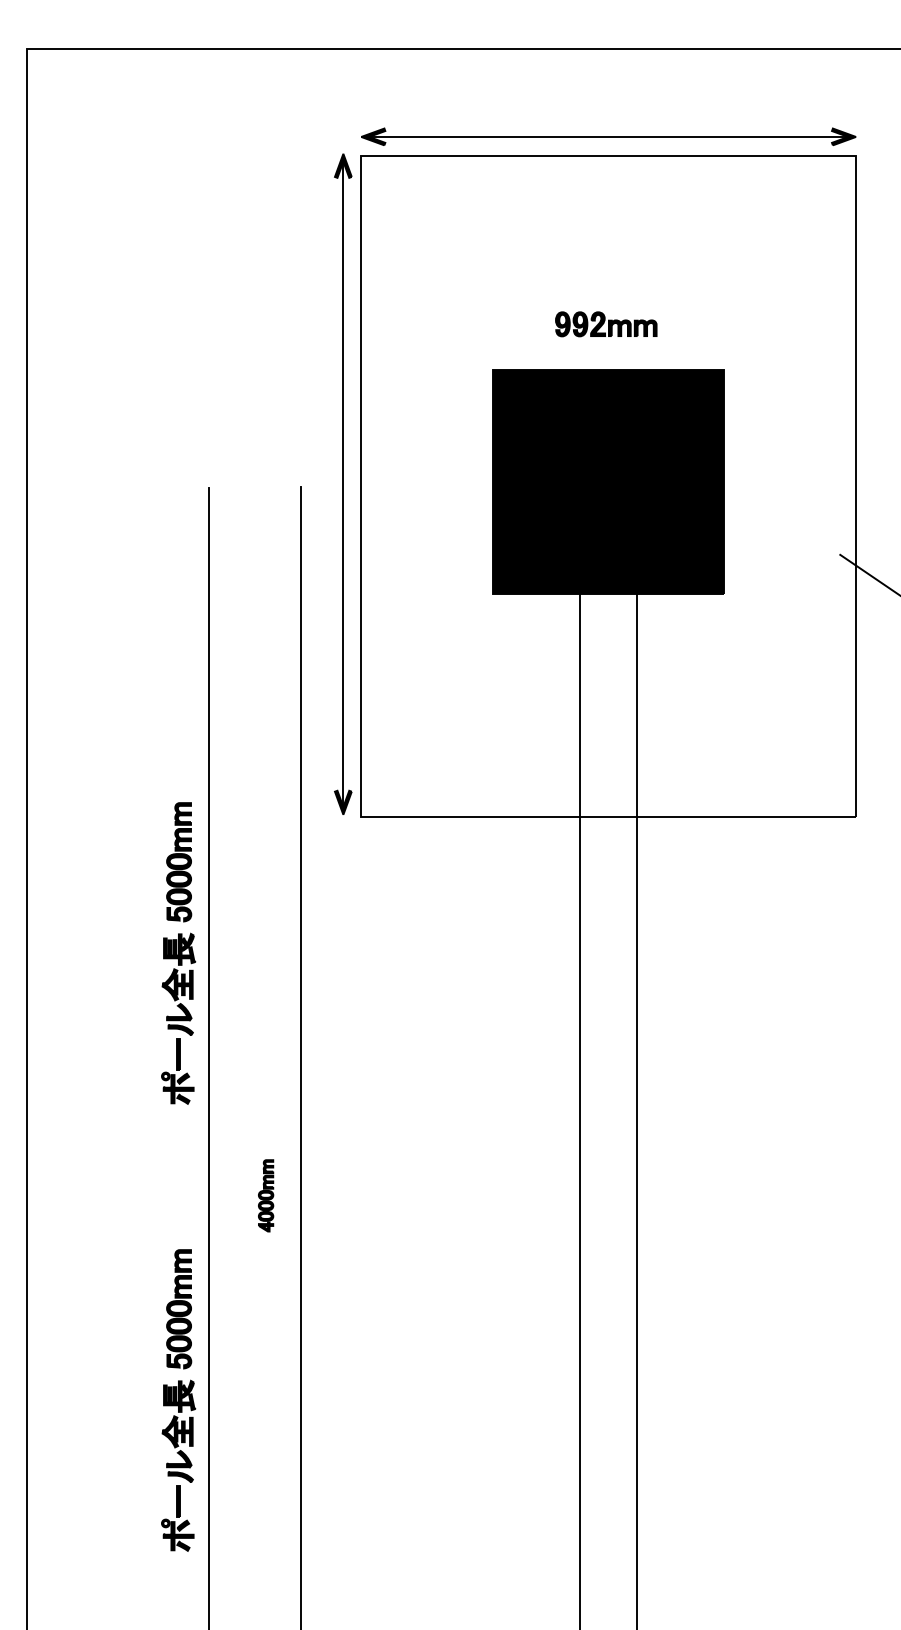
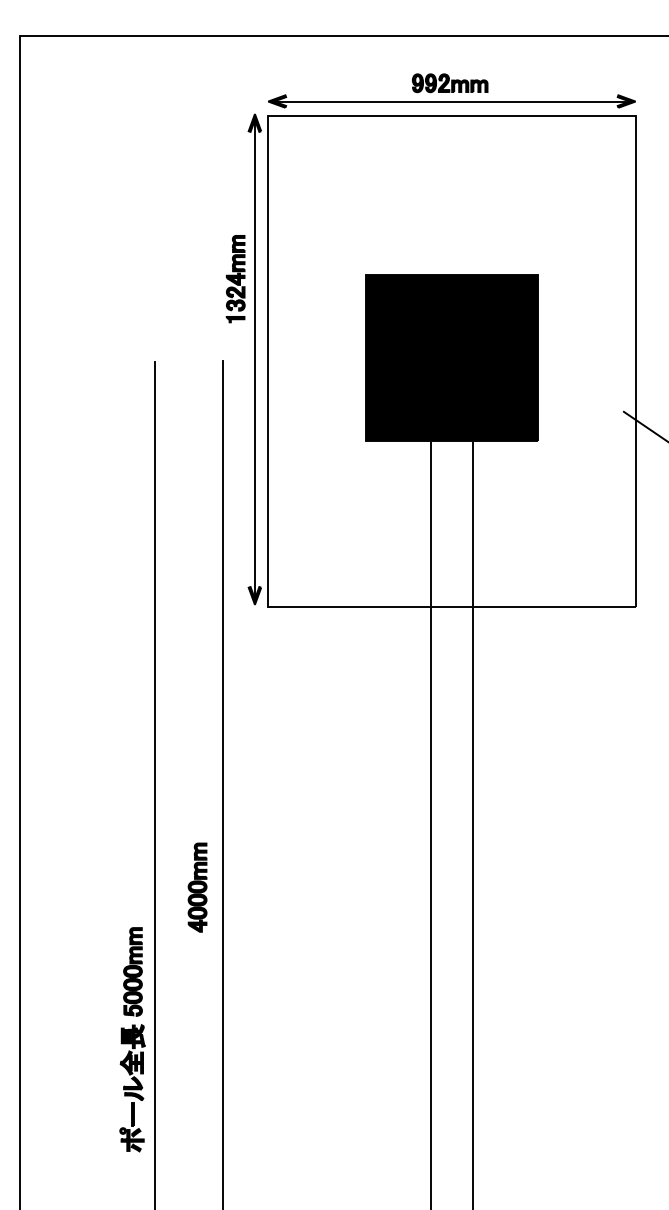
part: (606, 324) -> (450, 83), moved
part: (317, 376) -> (235, 279), added
part: (178, 953) -> (132, 707), removed
part: (265, 1195) -> (197, 887), size x1.67

